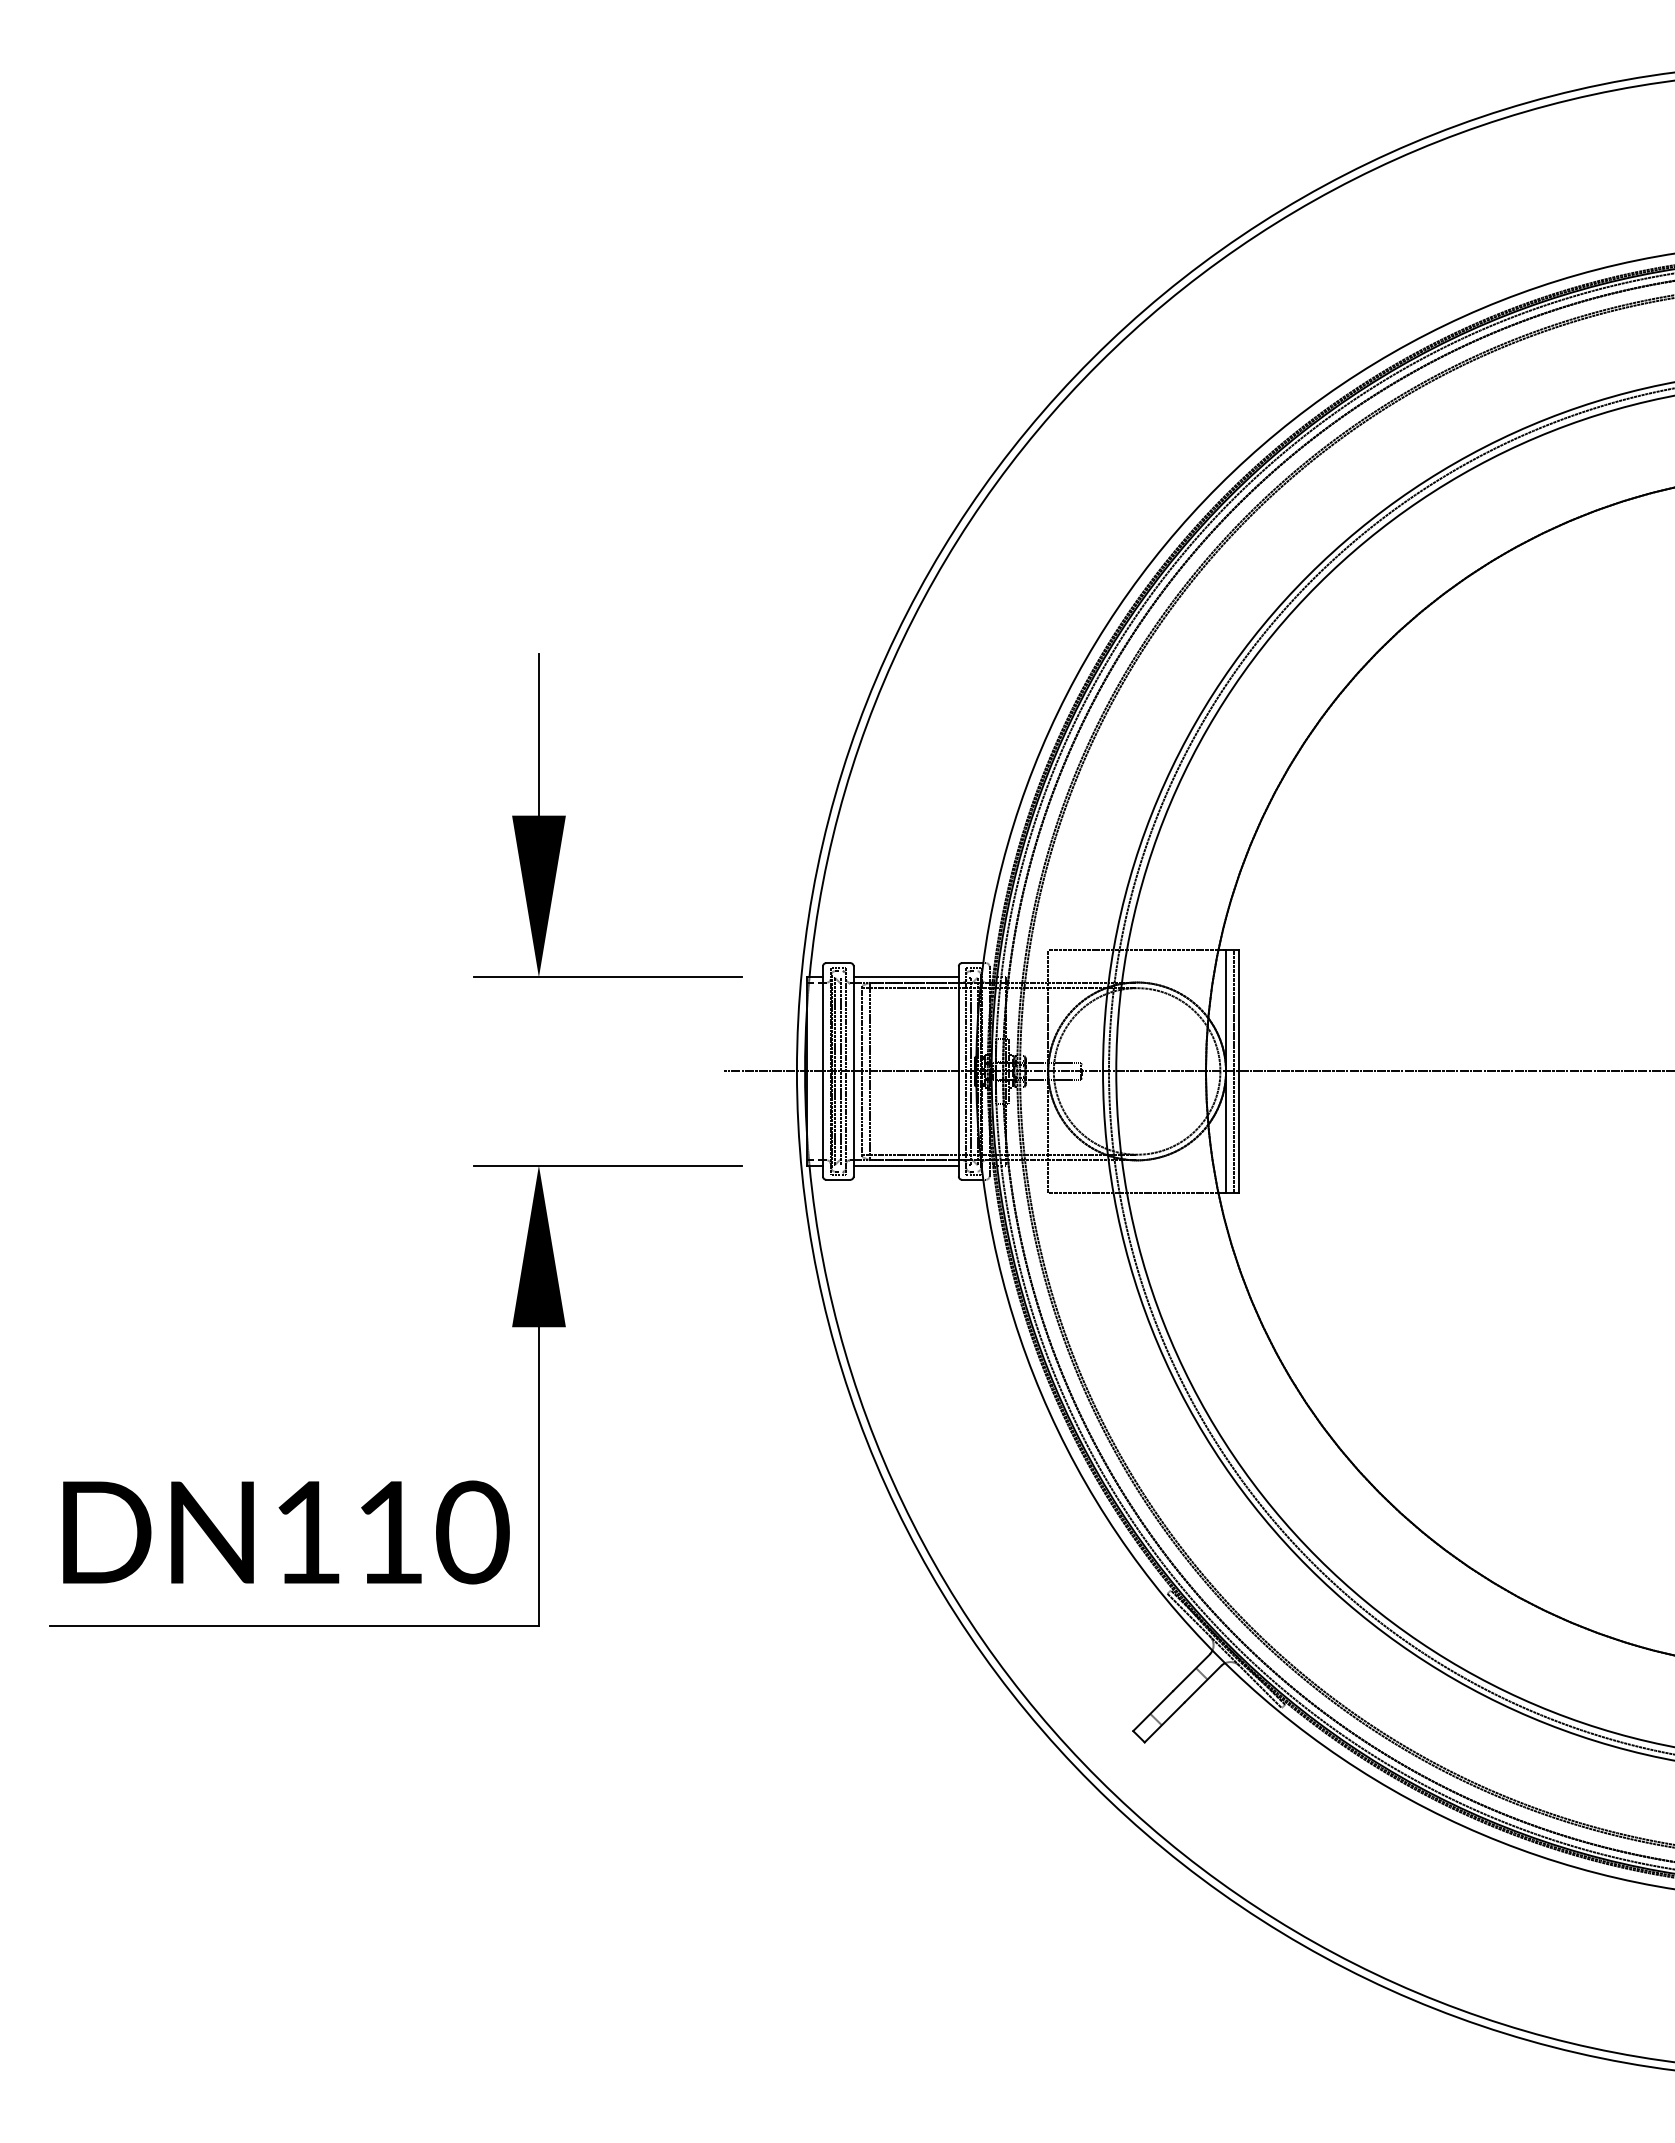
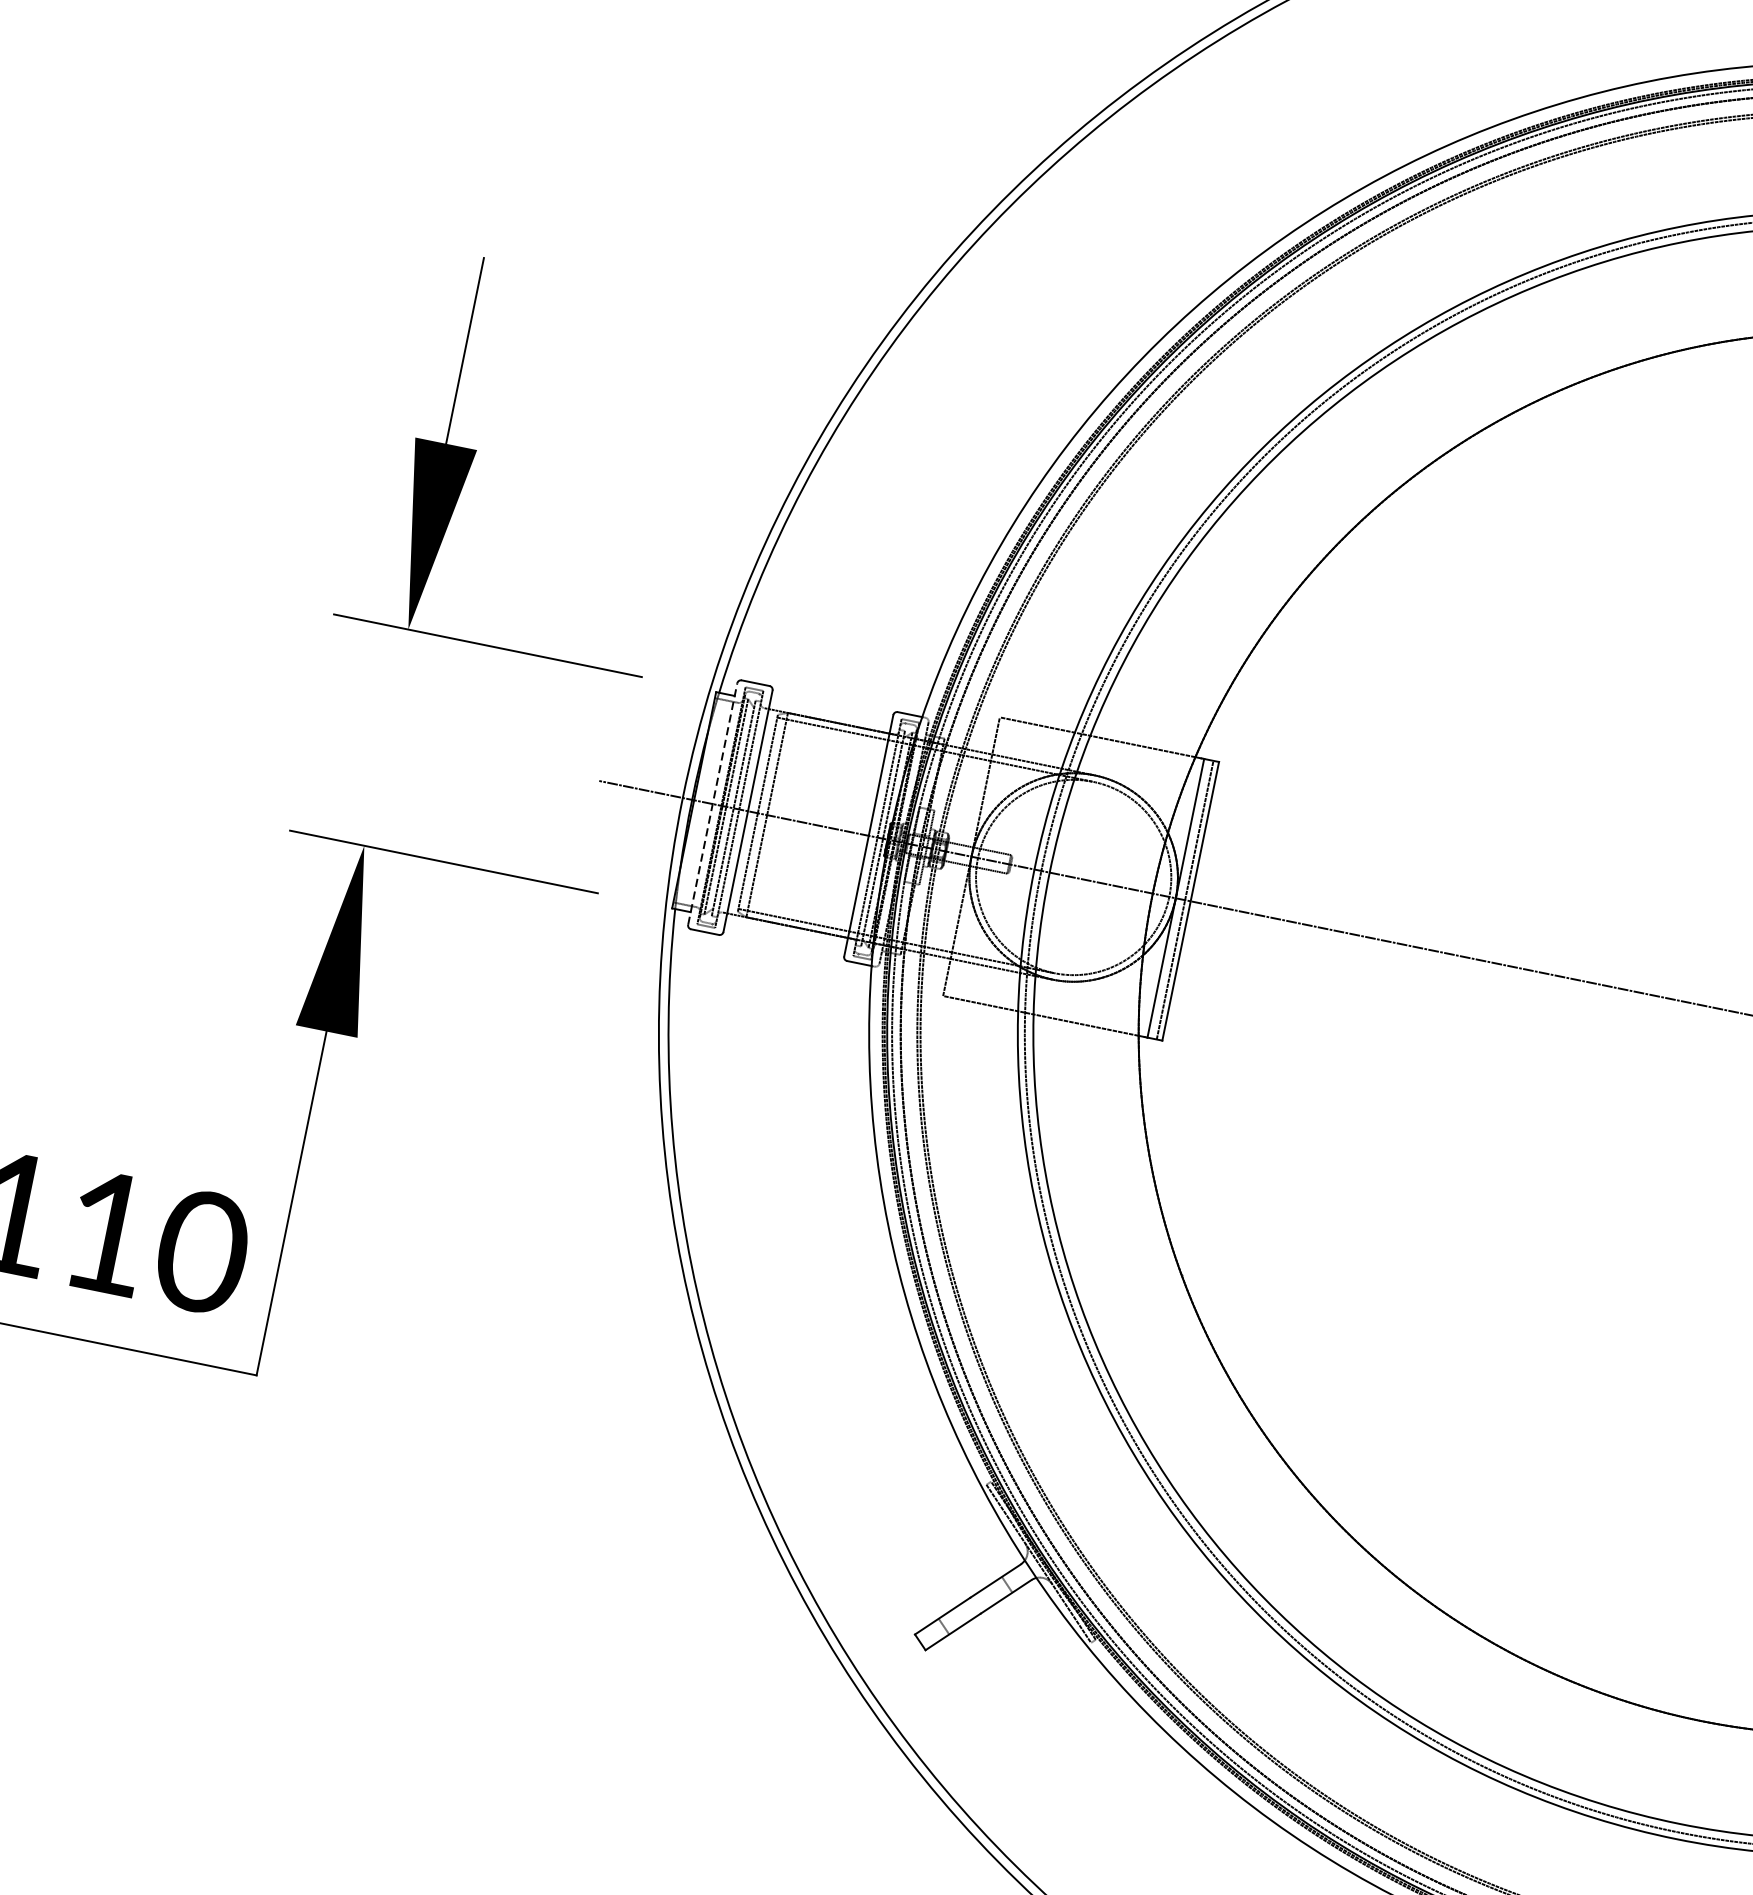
line: (905, 977) -> (829, 715), removed
line: (822, 1070) -> (712, 802), solid -> dashed
line: (905, 1165) -> (785, 931), removed

